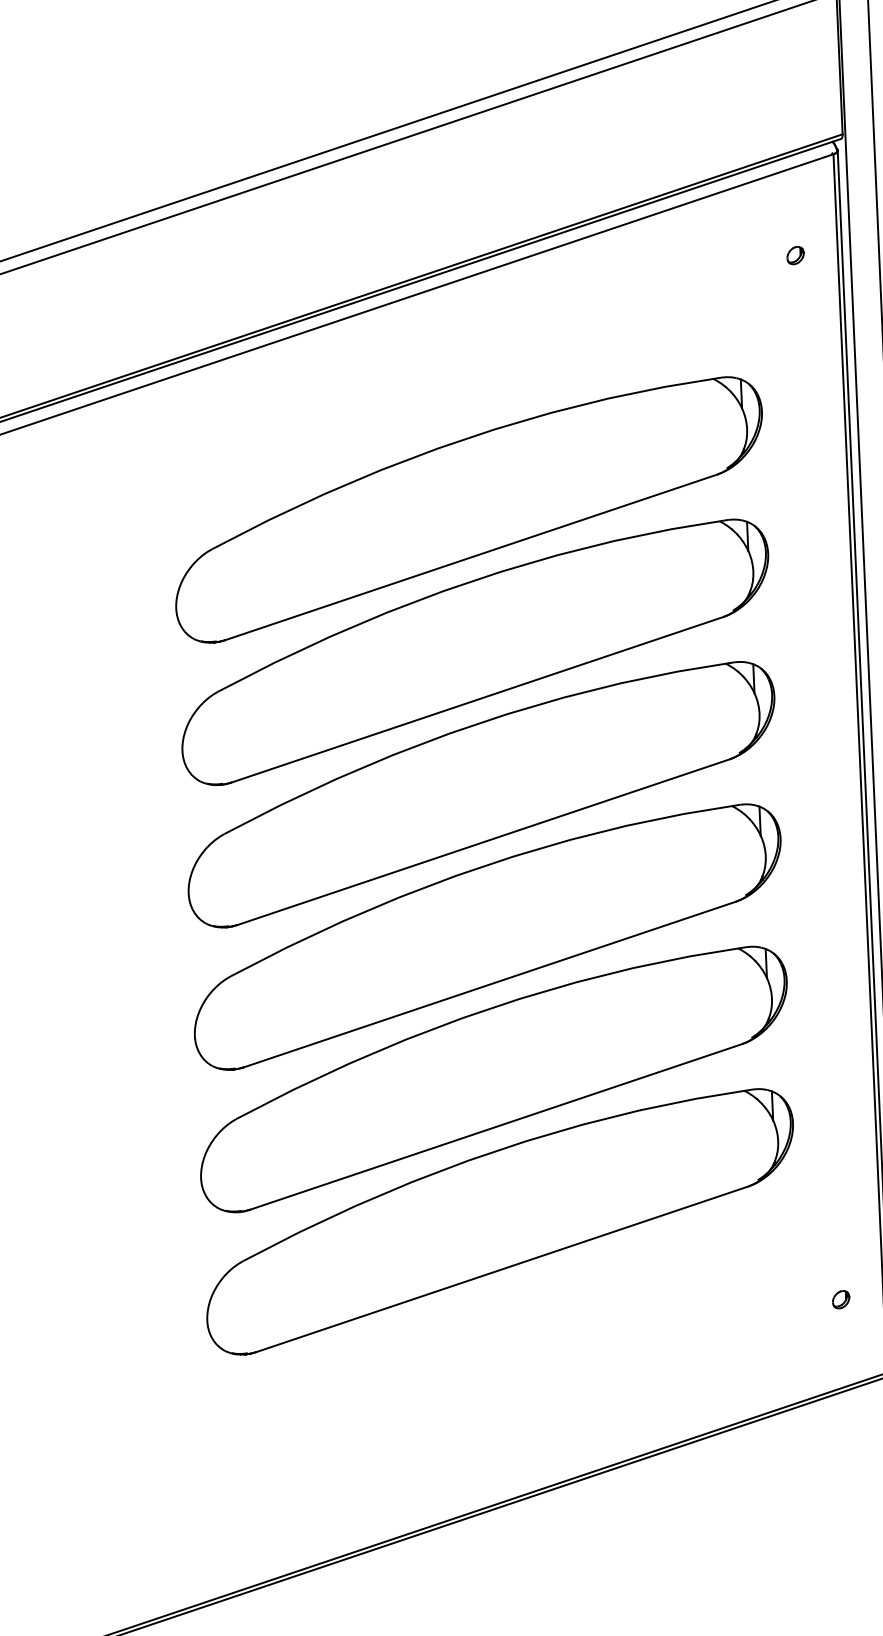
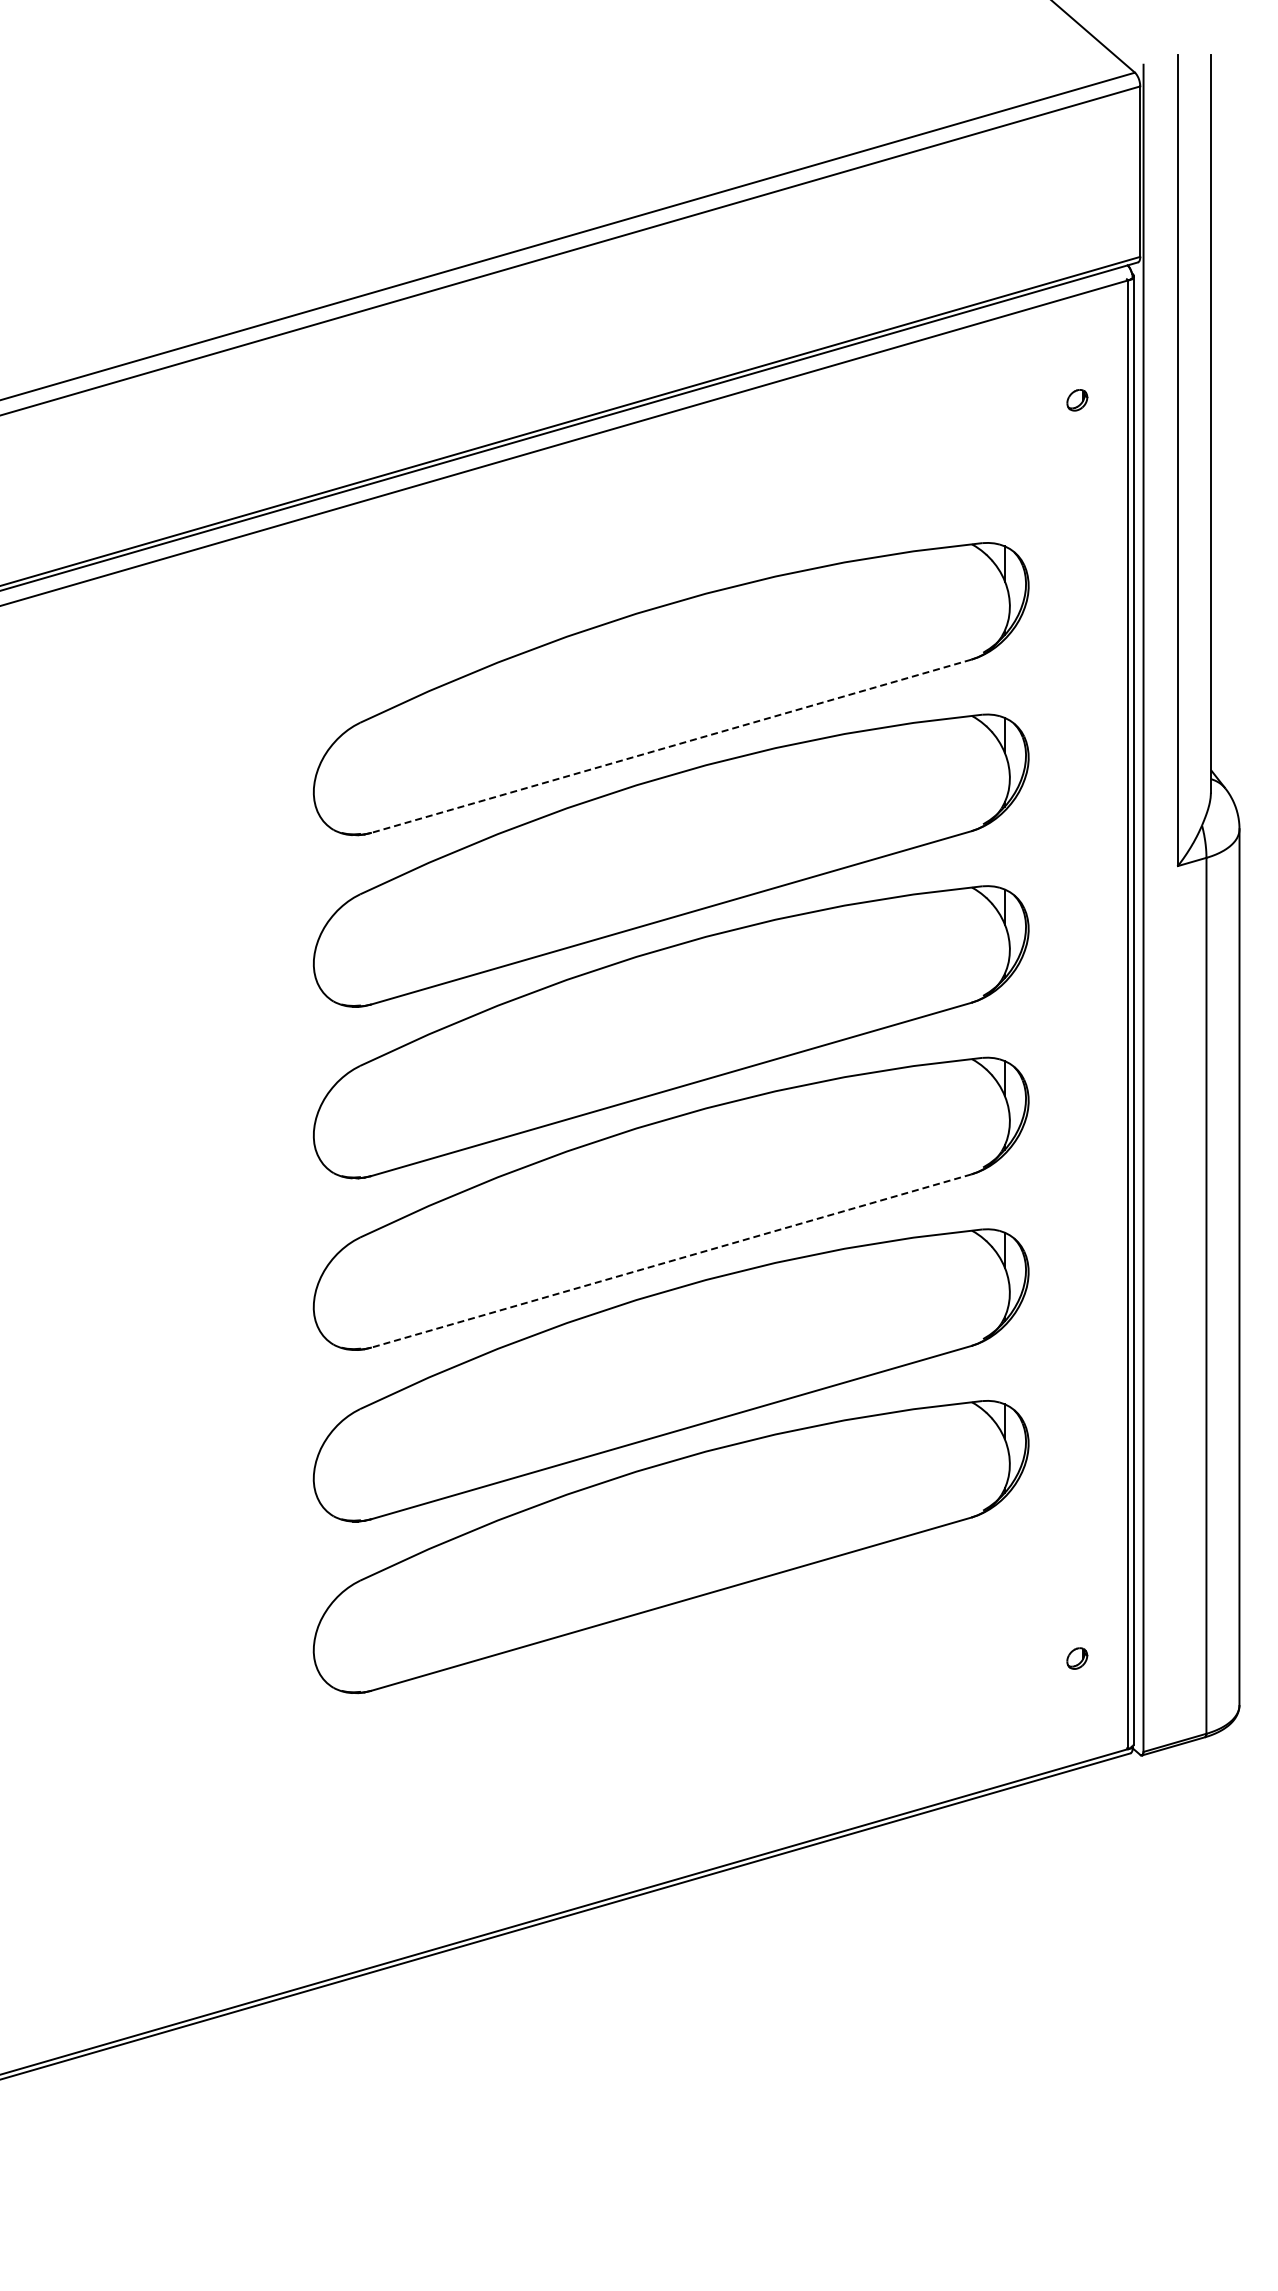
line: (471, 557) -> (671, 746), solid -> dashed
line: (490, 984) -> (671, 1261), solid -> dashed

